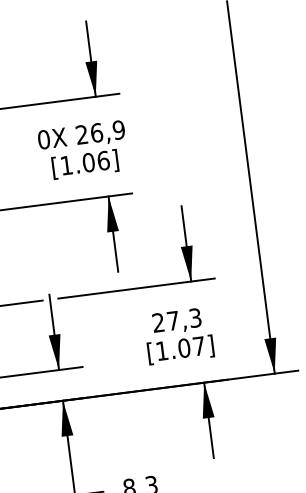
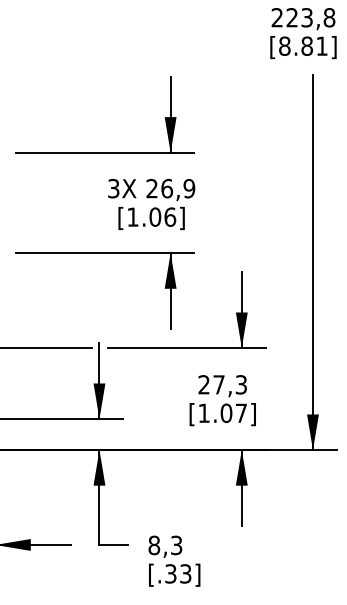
text: (43, 139) -> (113, 188), 0X -> 3X

